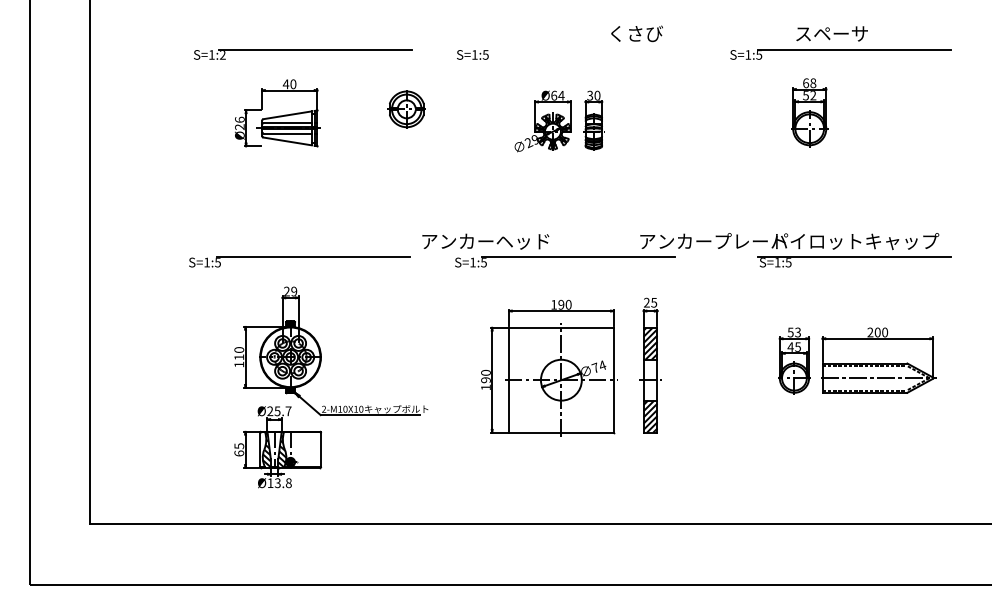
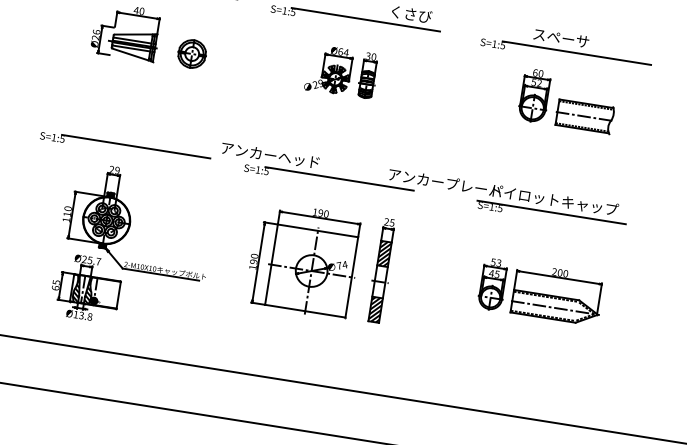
line: (579, 49) -> (365, 19), added
text: (813, 83) -> (541, 74), 68 -> 60
part: (406, 109) -> (191, 54), moved
part: (877, 128) -> (584, 116), added

